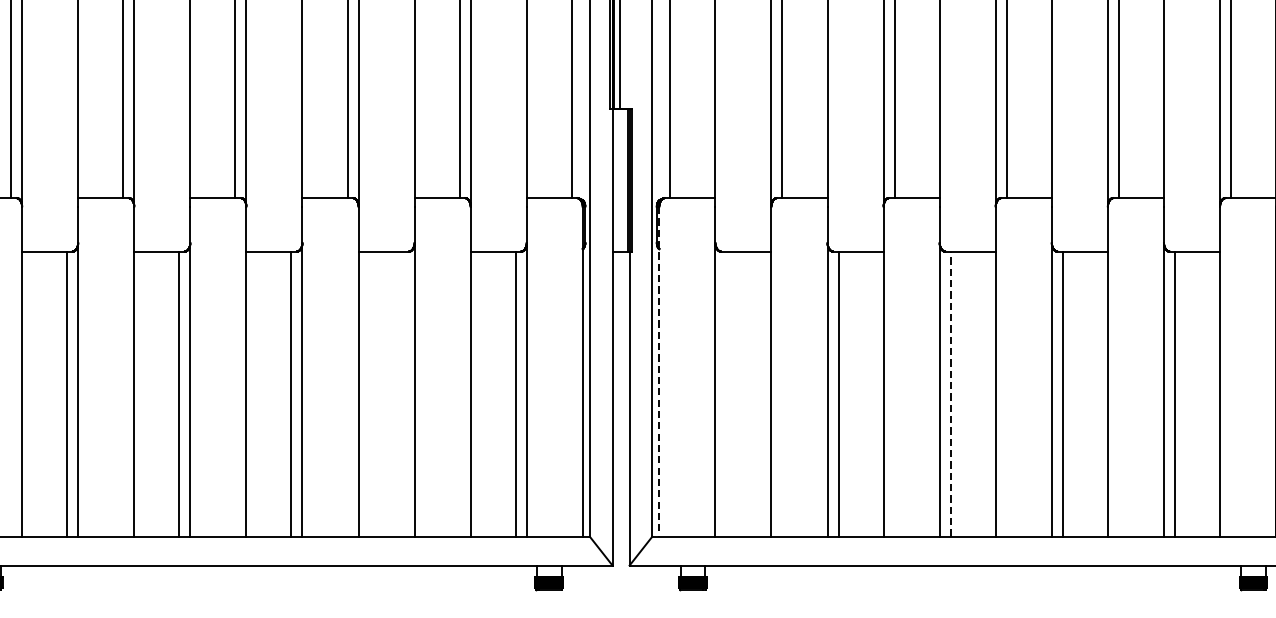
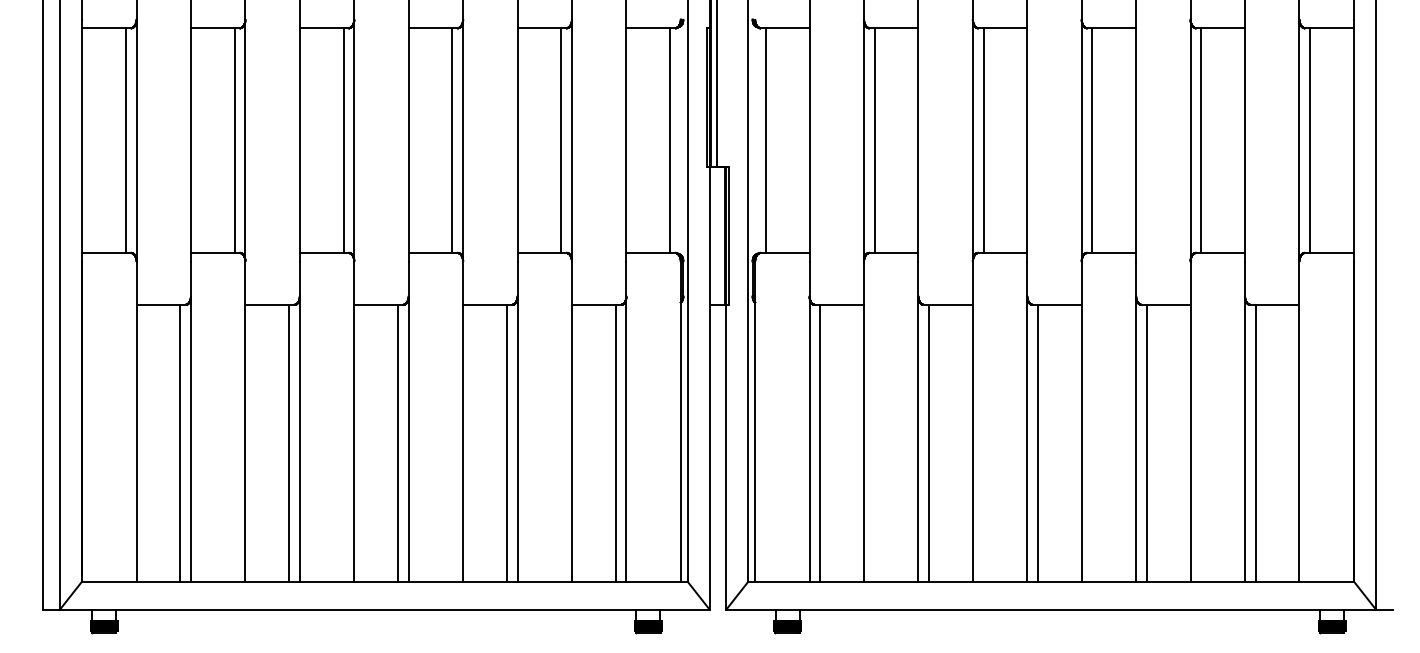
line: (659, 371) -> (755, 421), dashed -> solid
line: (403, 393) -> (506, 442), added
line: (726, 393) -> (820, 442), added
line: (950, 393) -> (1037, 442), dashed -> solid

